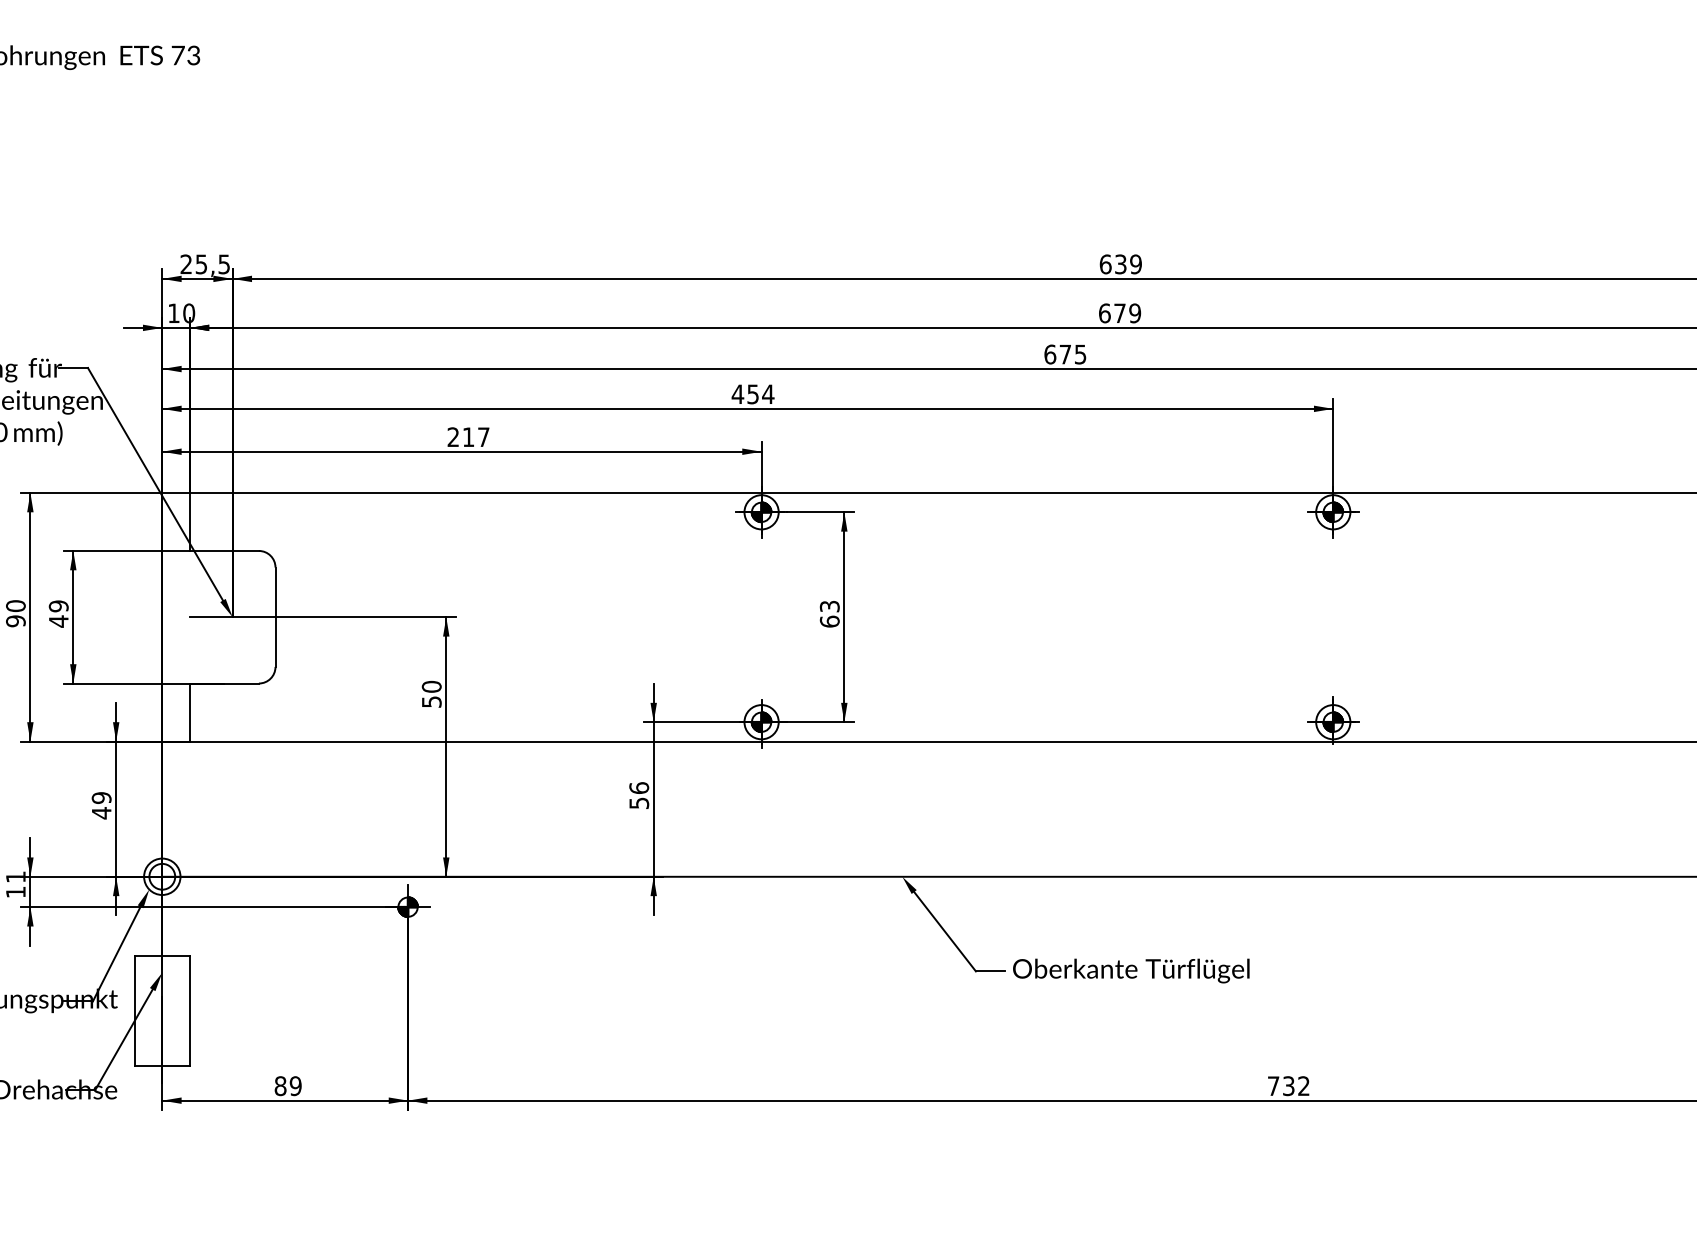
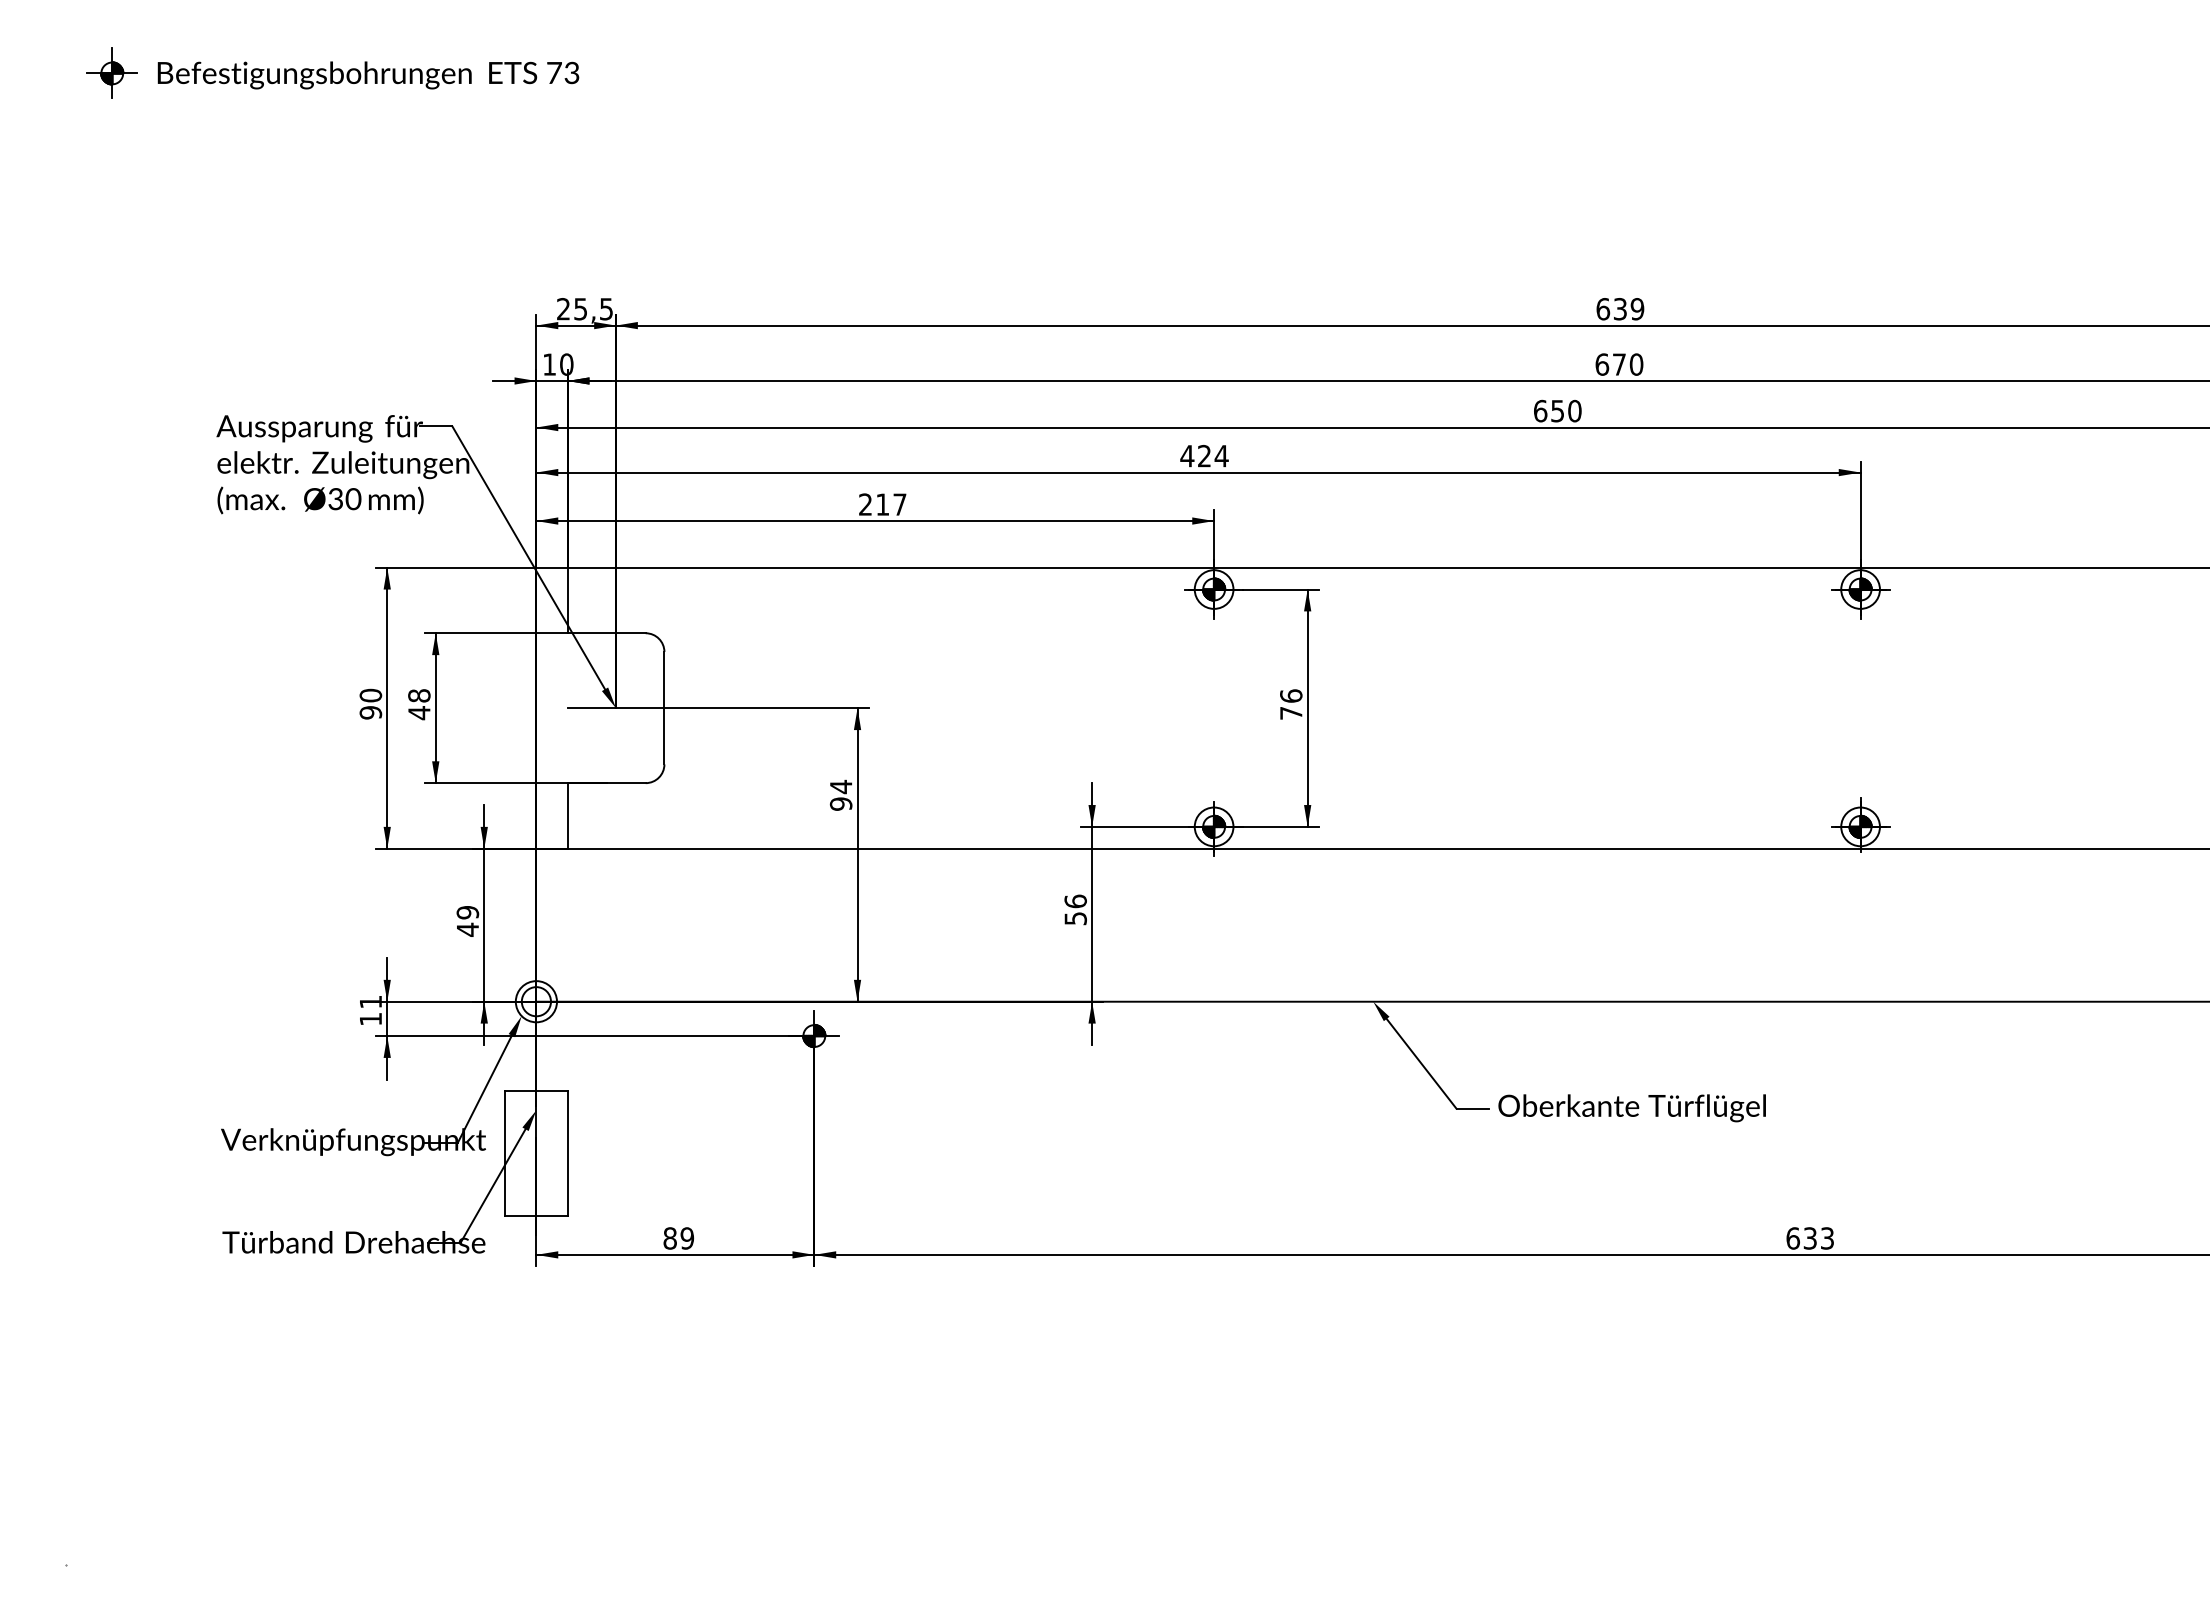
text: (1135, 313) -> (1636, 364), 679 -> 670
text: (1073, 353) -> (1566, 410), 675 -> 650
text: (753, 393) -> (1204, 455), 454 -> 424
text: (58, 606) -> (419, 695), 49 -> 48
text: (830, 613) -> (1291, 704), 63 -> 76
text: (431, 693) -> (840, 794), 50 -> 94
text: (1288, 1086) -> (1809, 1238), 732 -> 633

